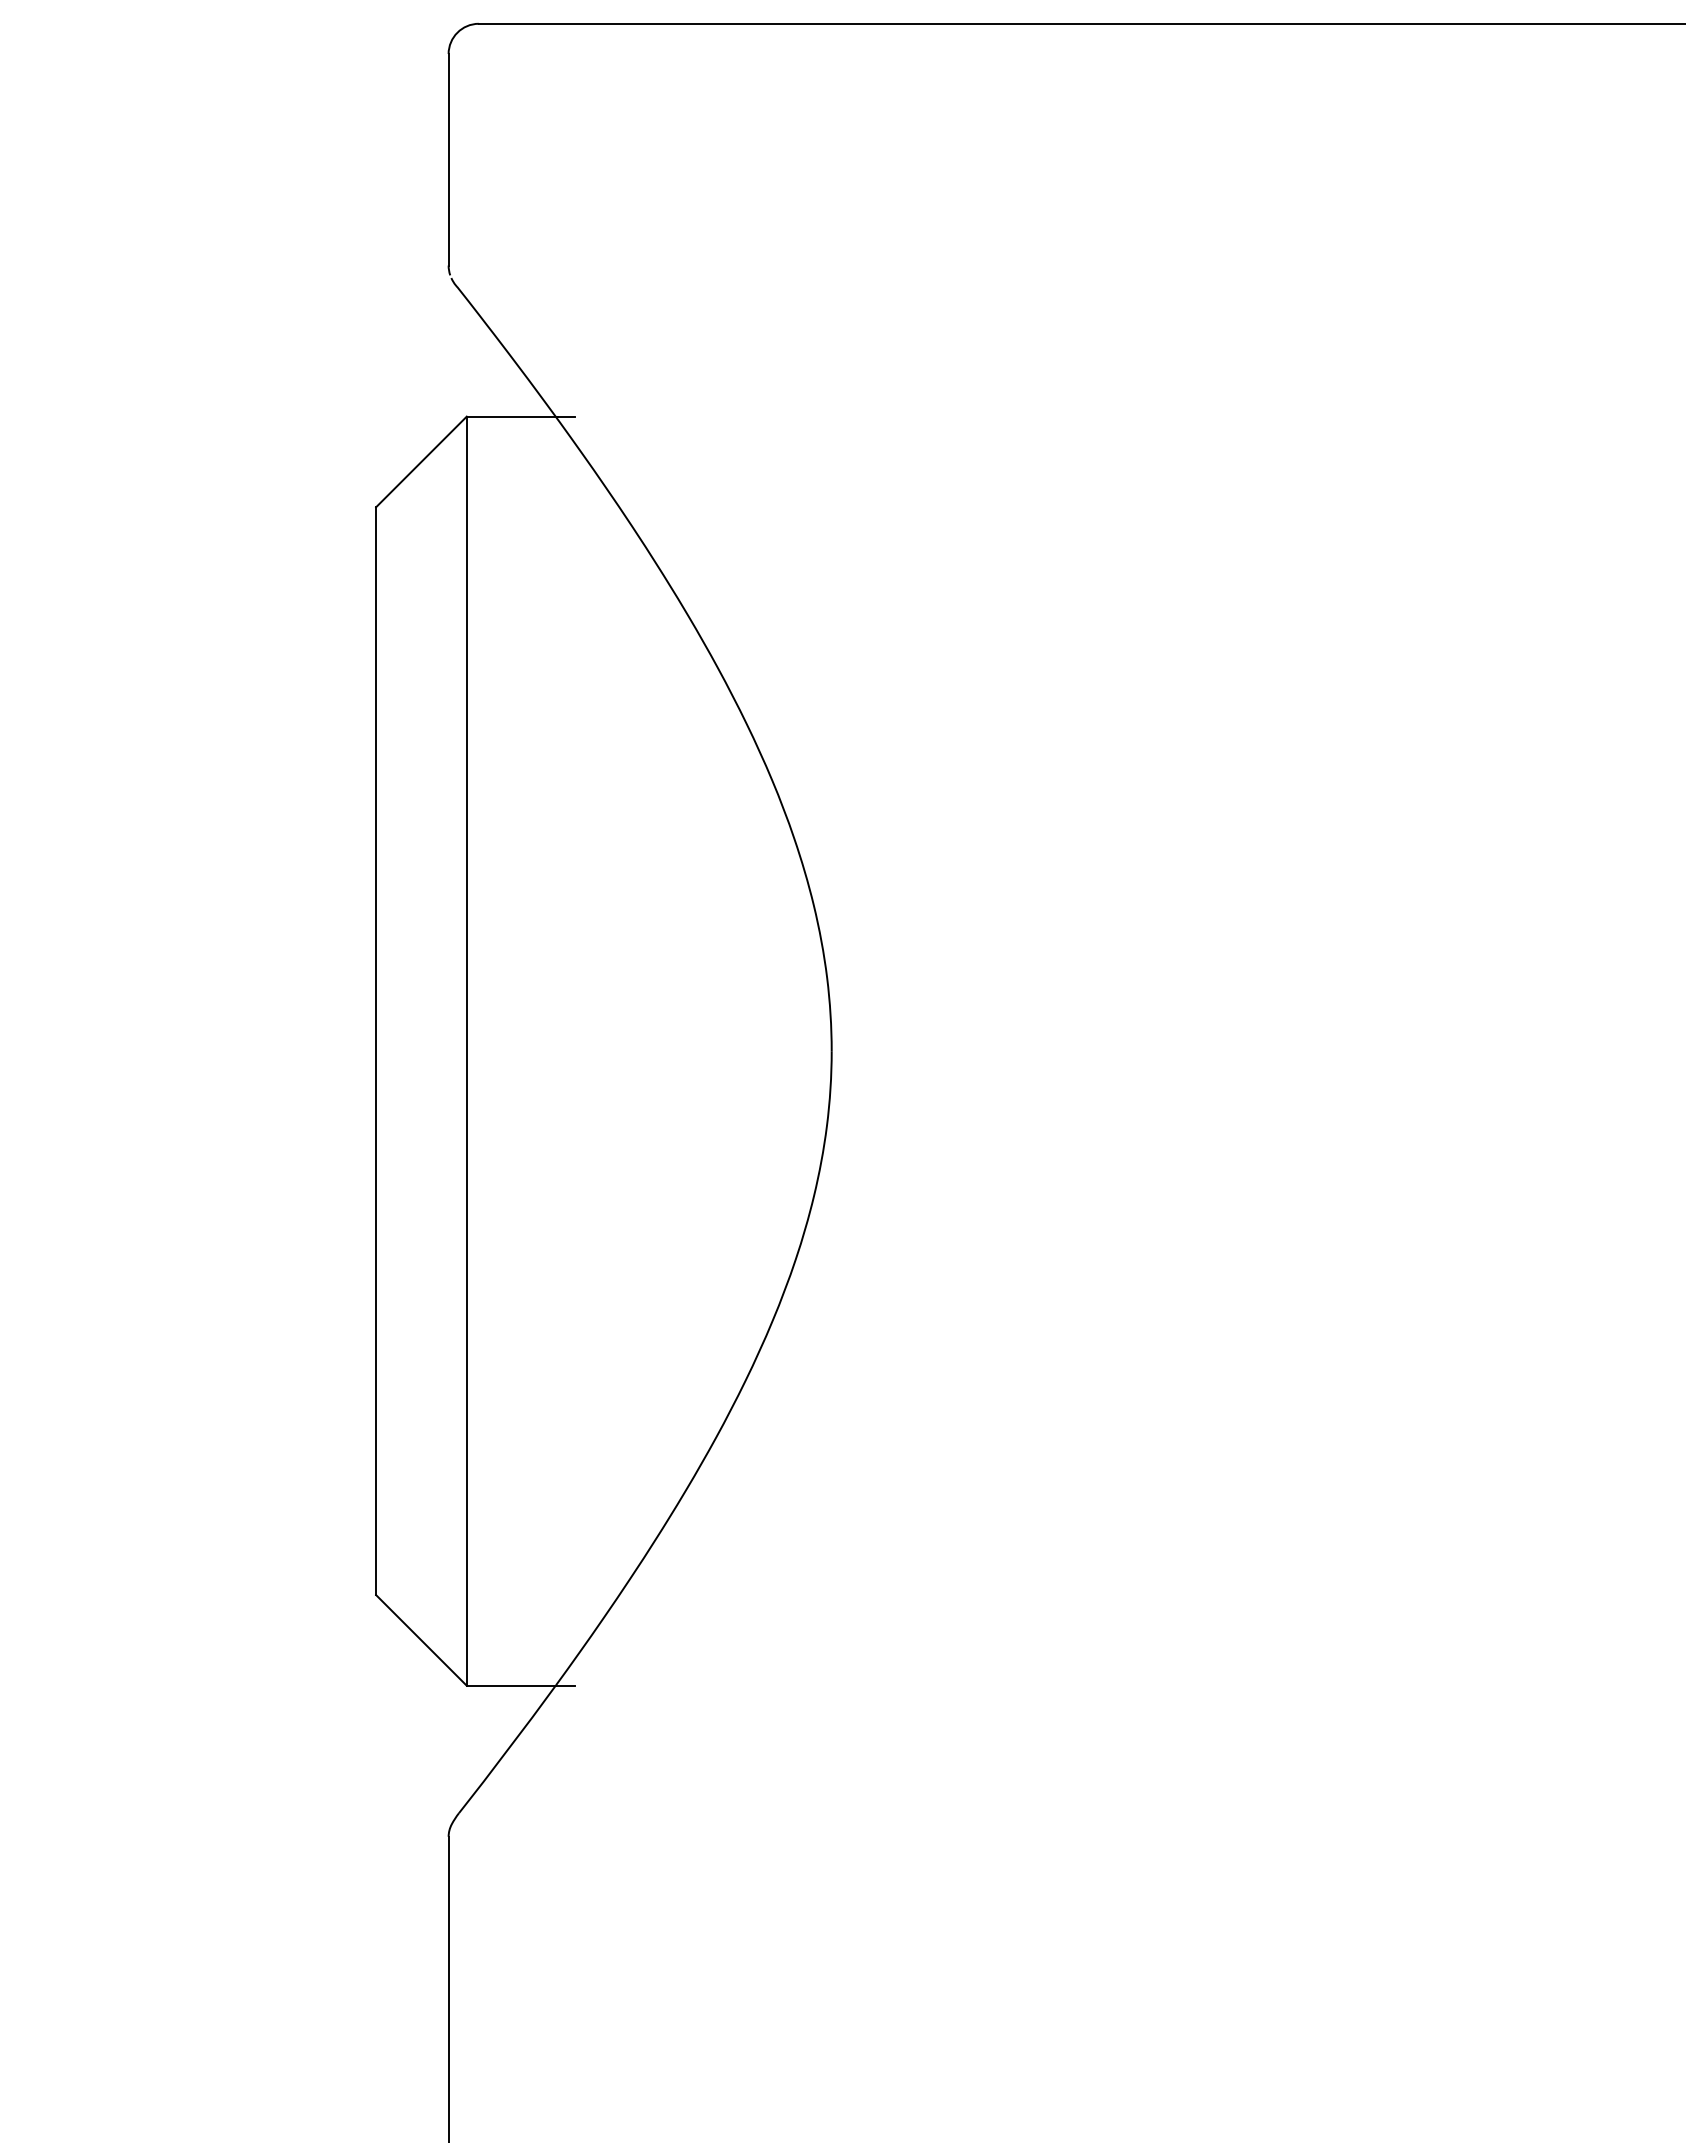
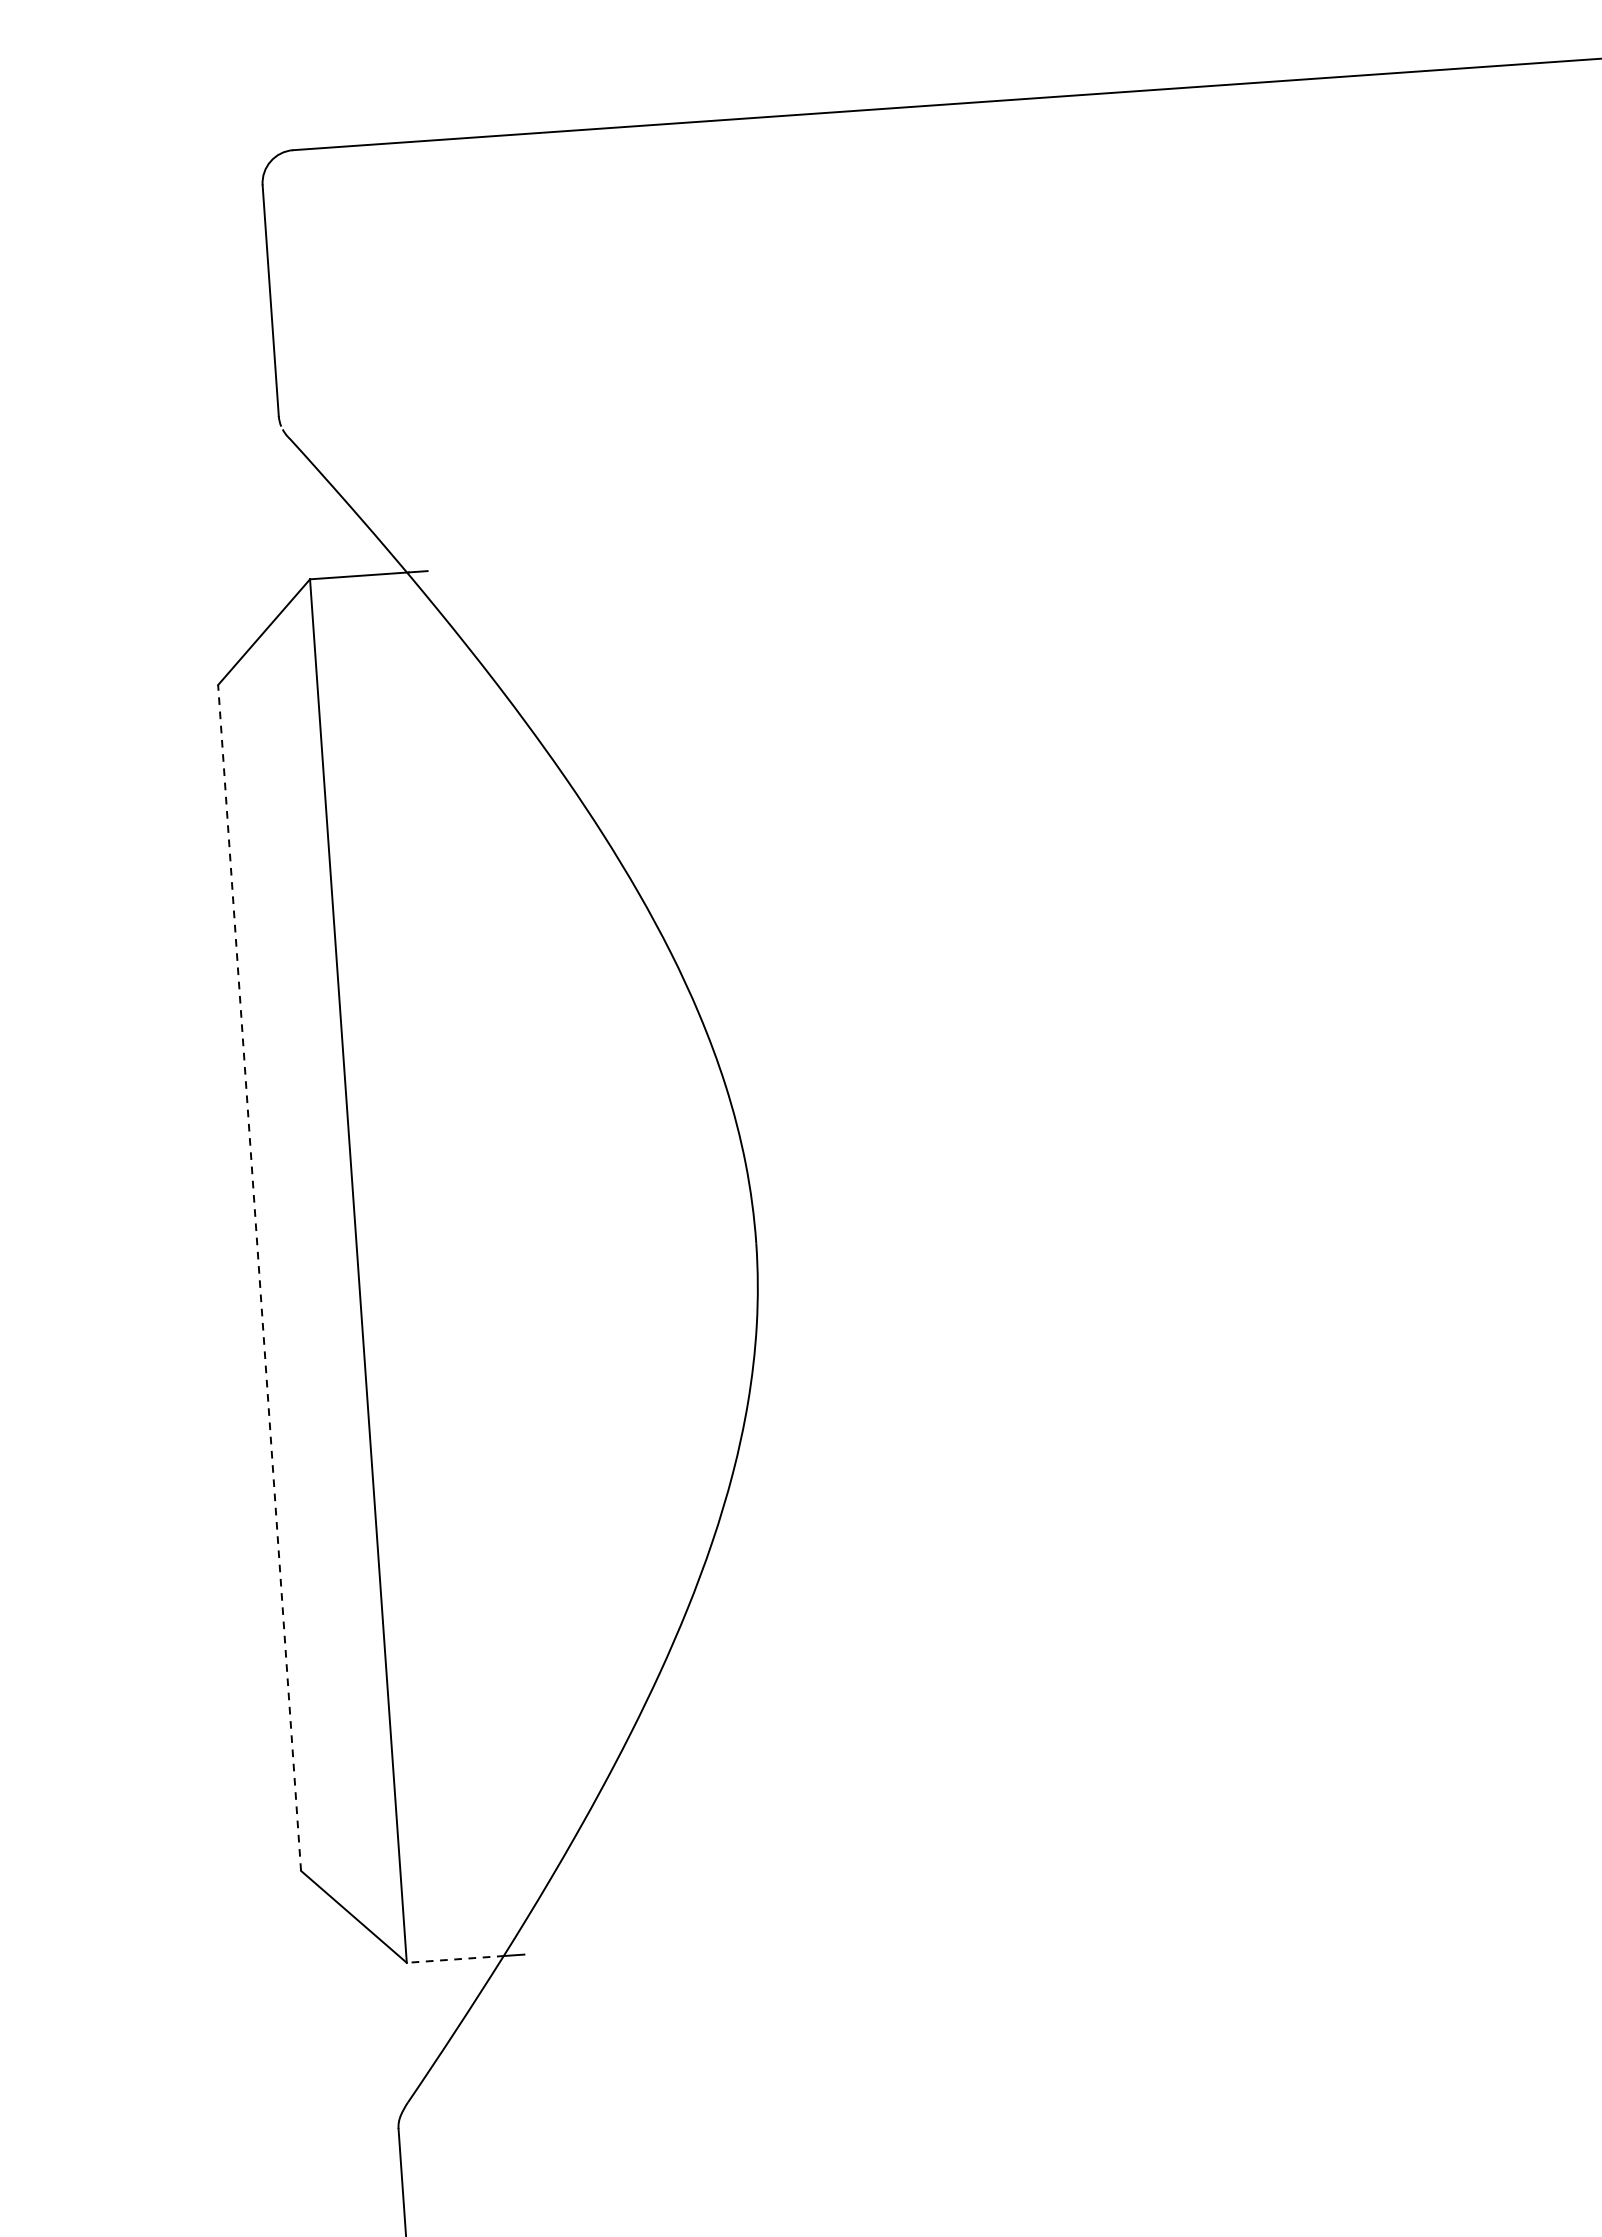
line: (376, 1051) -> (260, 1278), solid -> dashed
line: (511, 1685) -> (455, 1959), solid -> dashed

